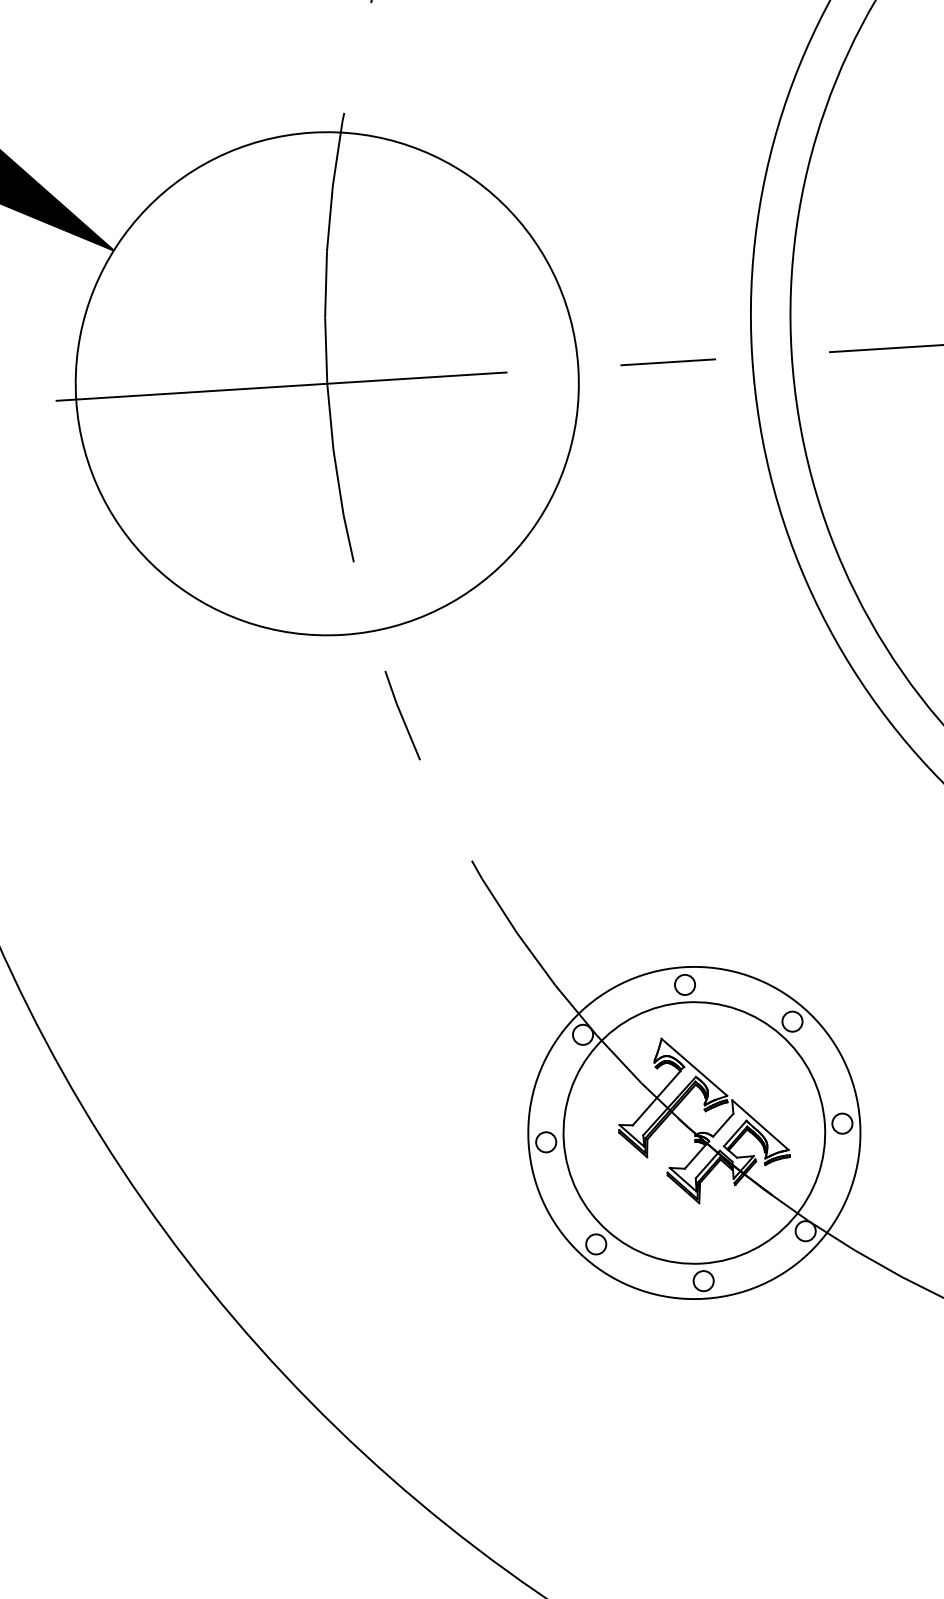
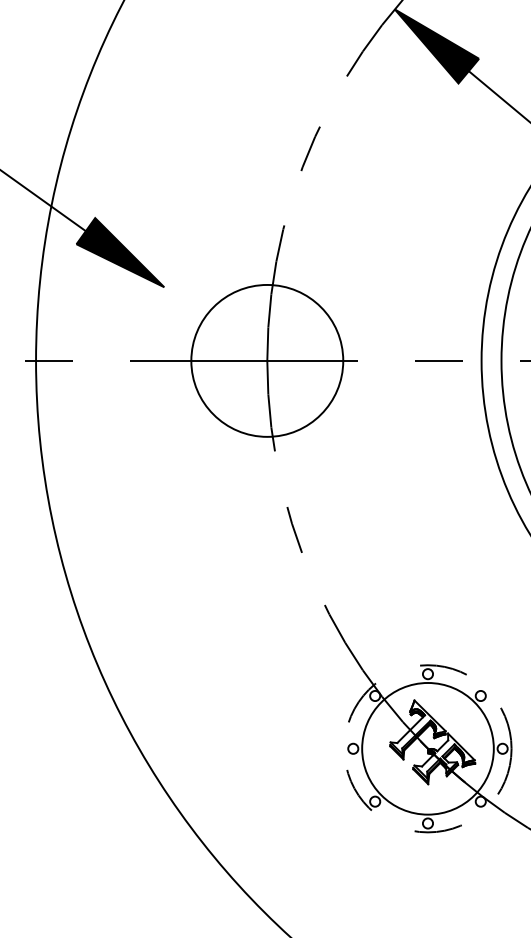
circle: (325, 383) -> (266, 360), size x0.6
circle: (693, 1132) -> (427, 748), solid -> dashed

